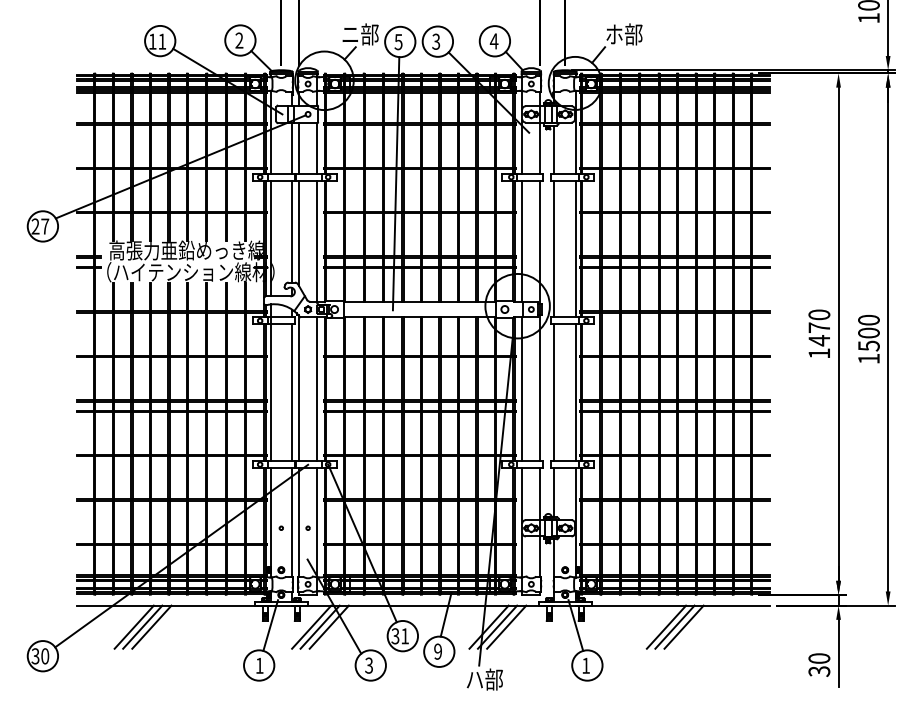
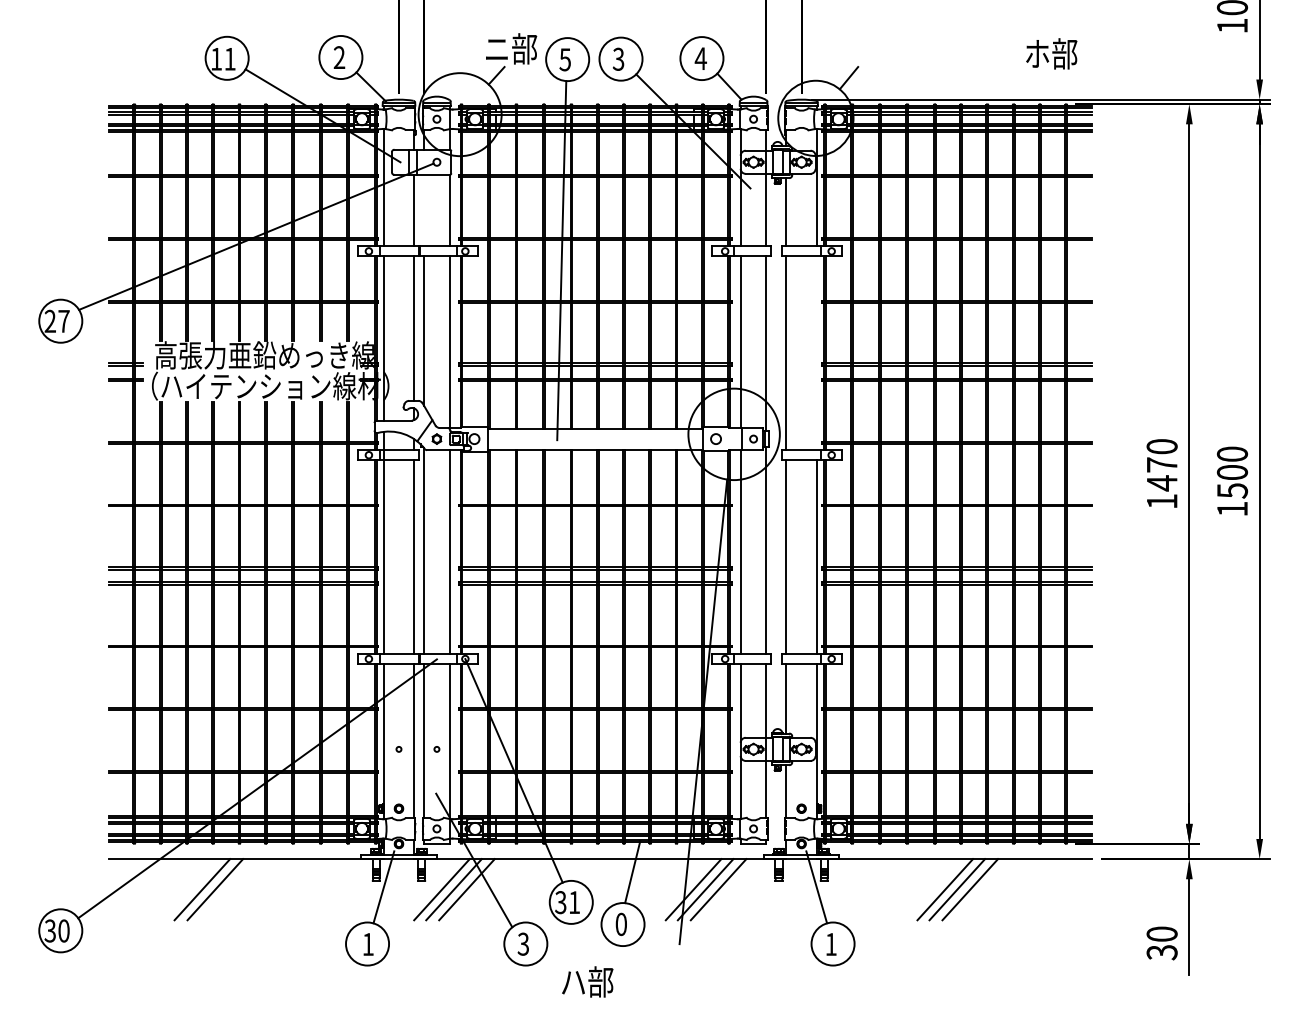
text: (624, 34) -> (1051, 53), moved
line: (299, 148) -> (424, 210), removed
line: (575, 249) -> (816, 353), removed
line: (134, 627) -> (190, 889), removed
text: (437, 651) -> (620, 924), 9 -> 0
text: (484, 679) -> (587, 981), moved

